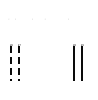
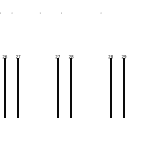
part: (46, 62) -> (63, 85), added
line: (11, 63) -> (4, 87), dashed -> solid
line: (19, 63) -> (18, 87), dashed -> solid

